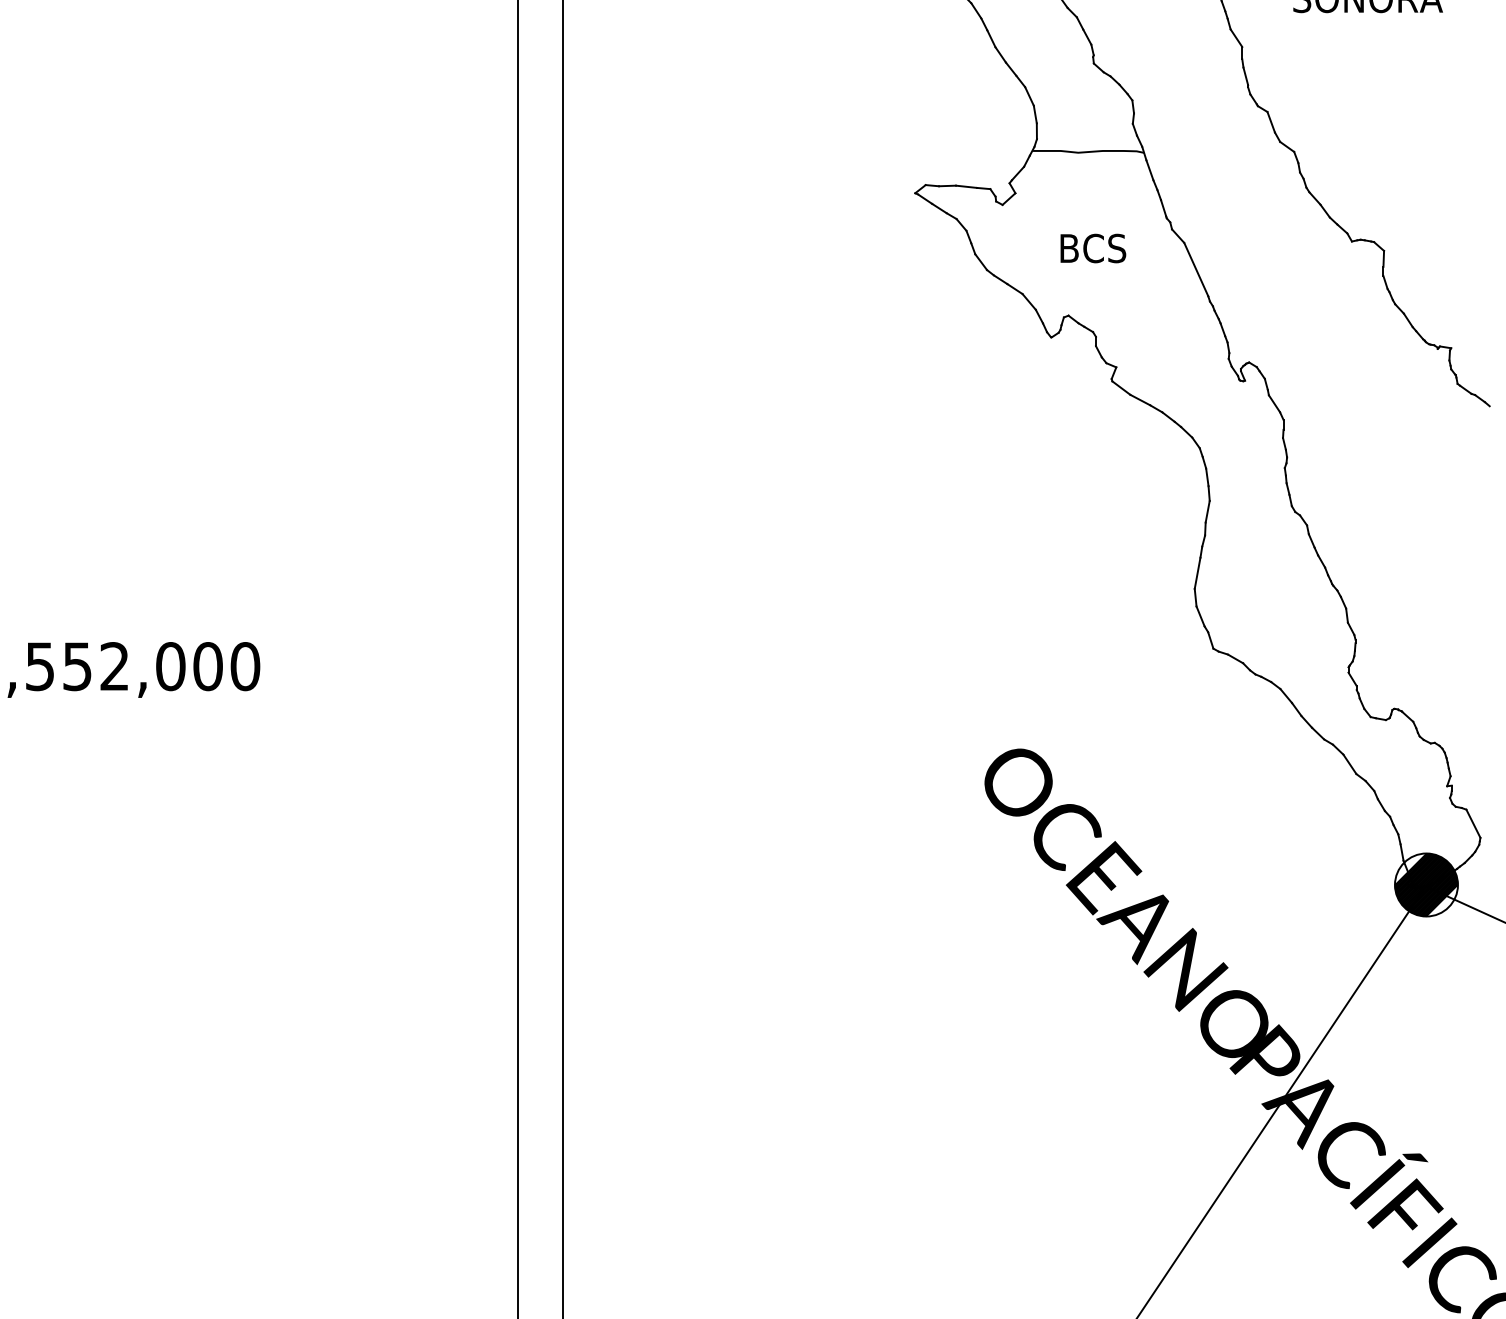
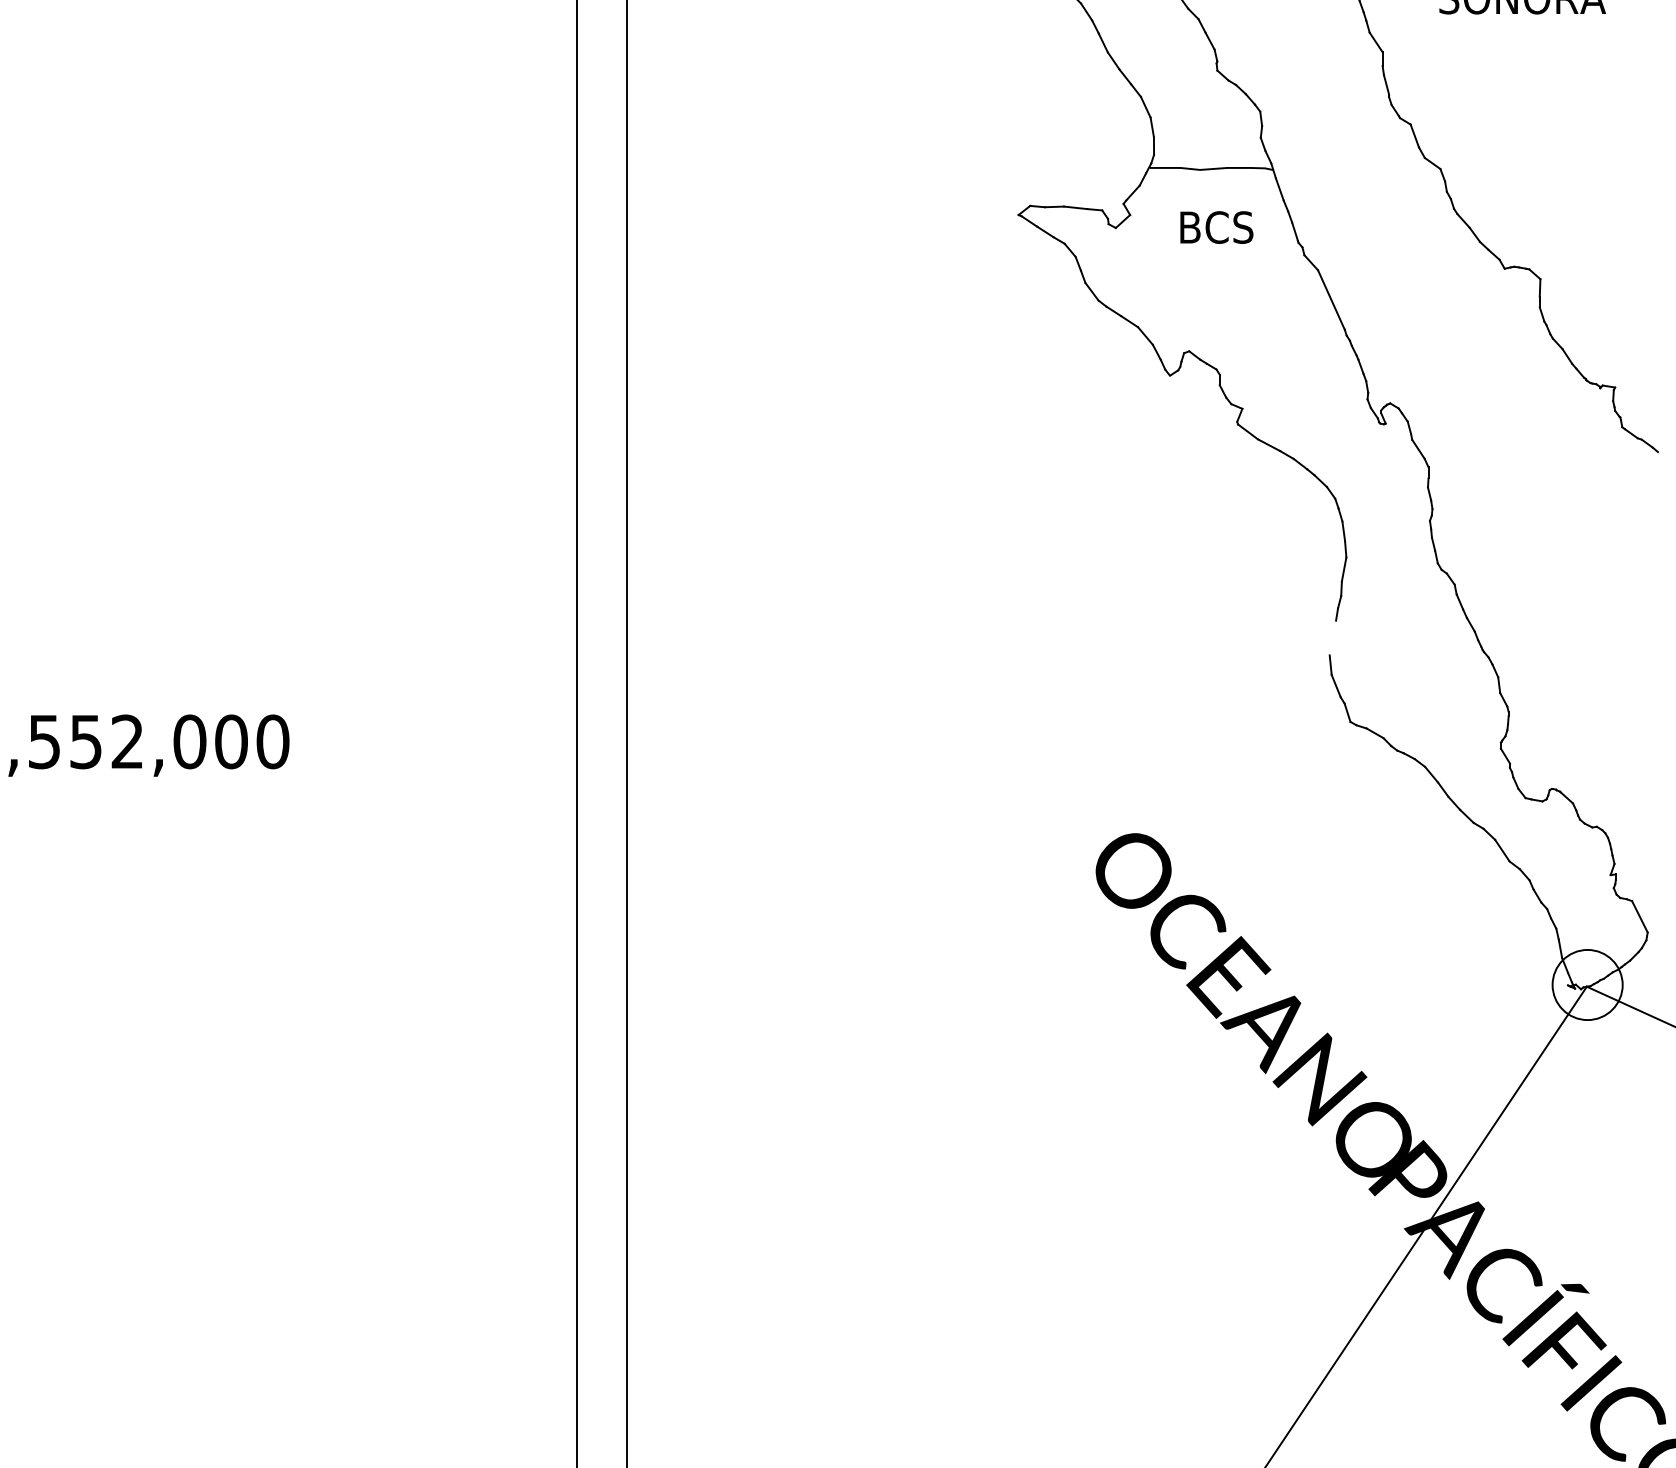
text: (1093, 248) -> (1217, 227), moved
line: (1197, 572) -> (1332, 637), removed
hatch: (1425, 884) -> (1586, 984), removed

